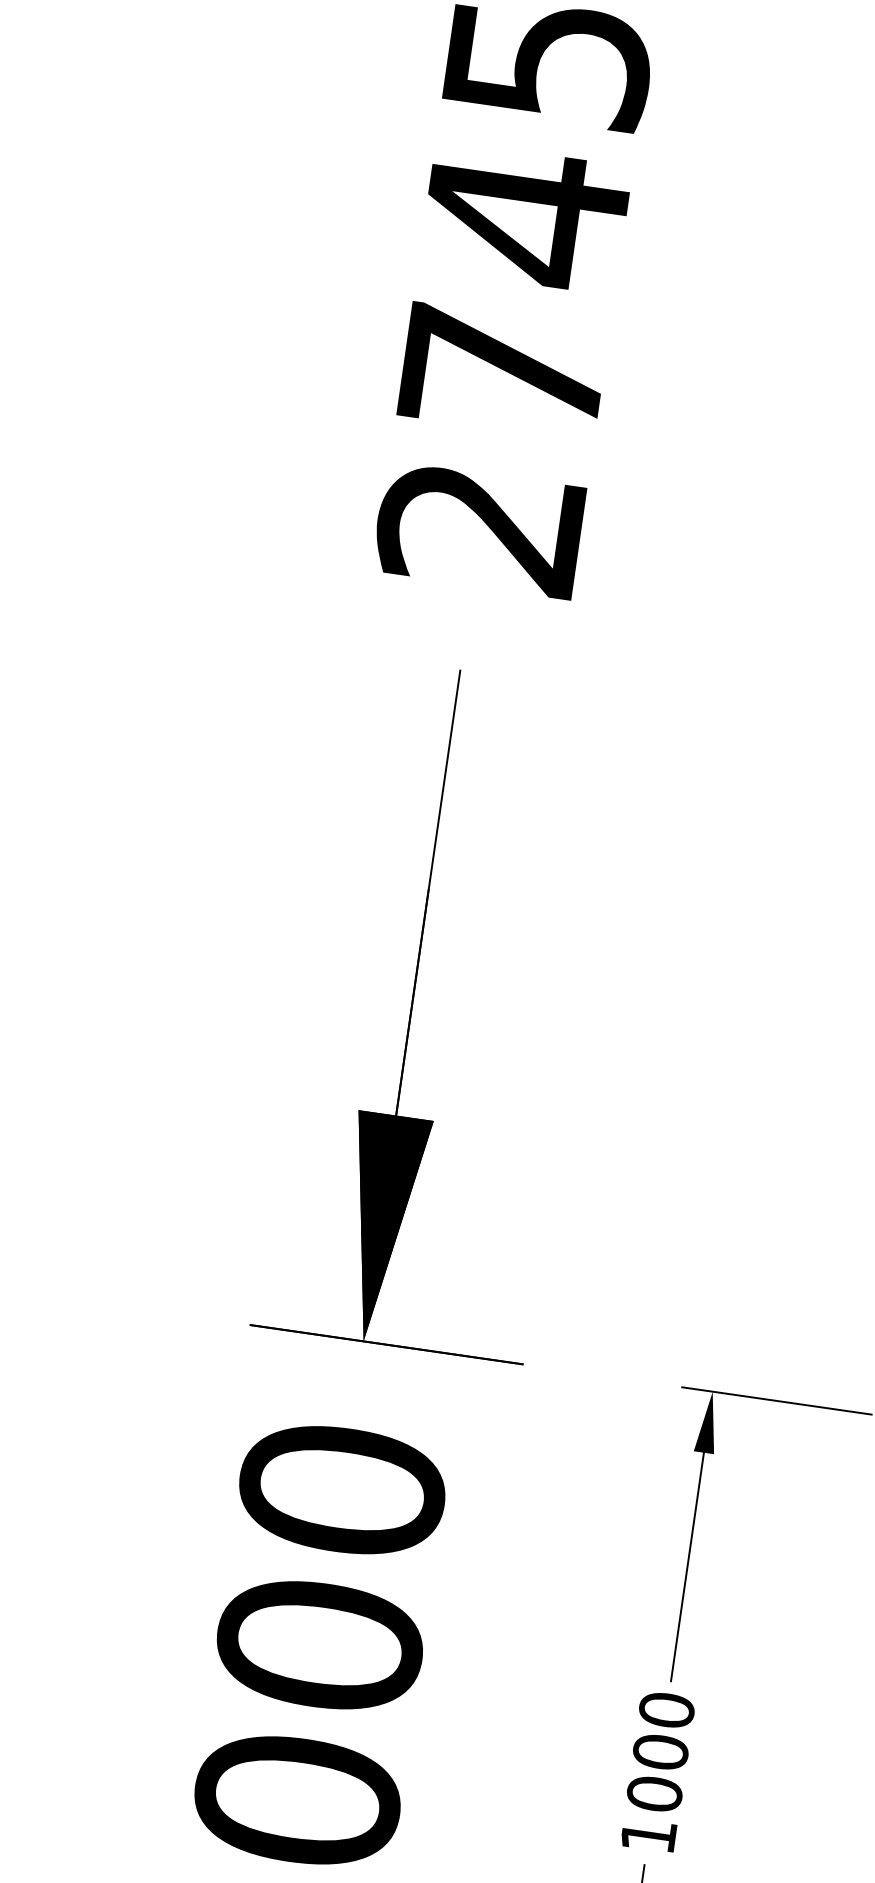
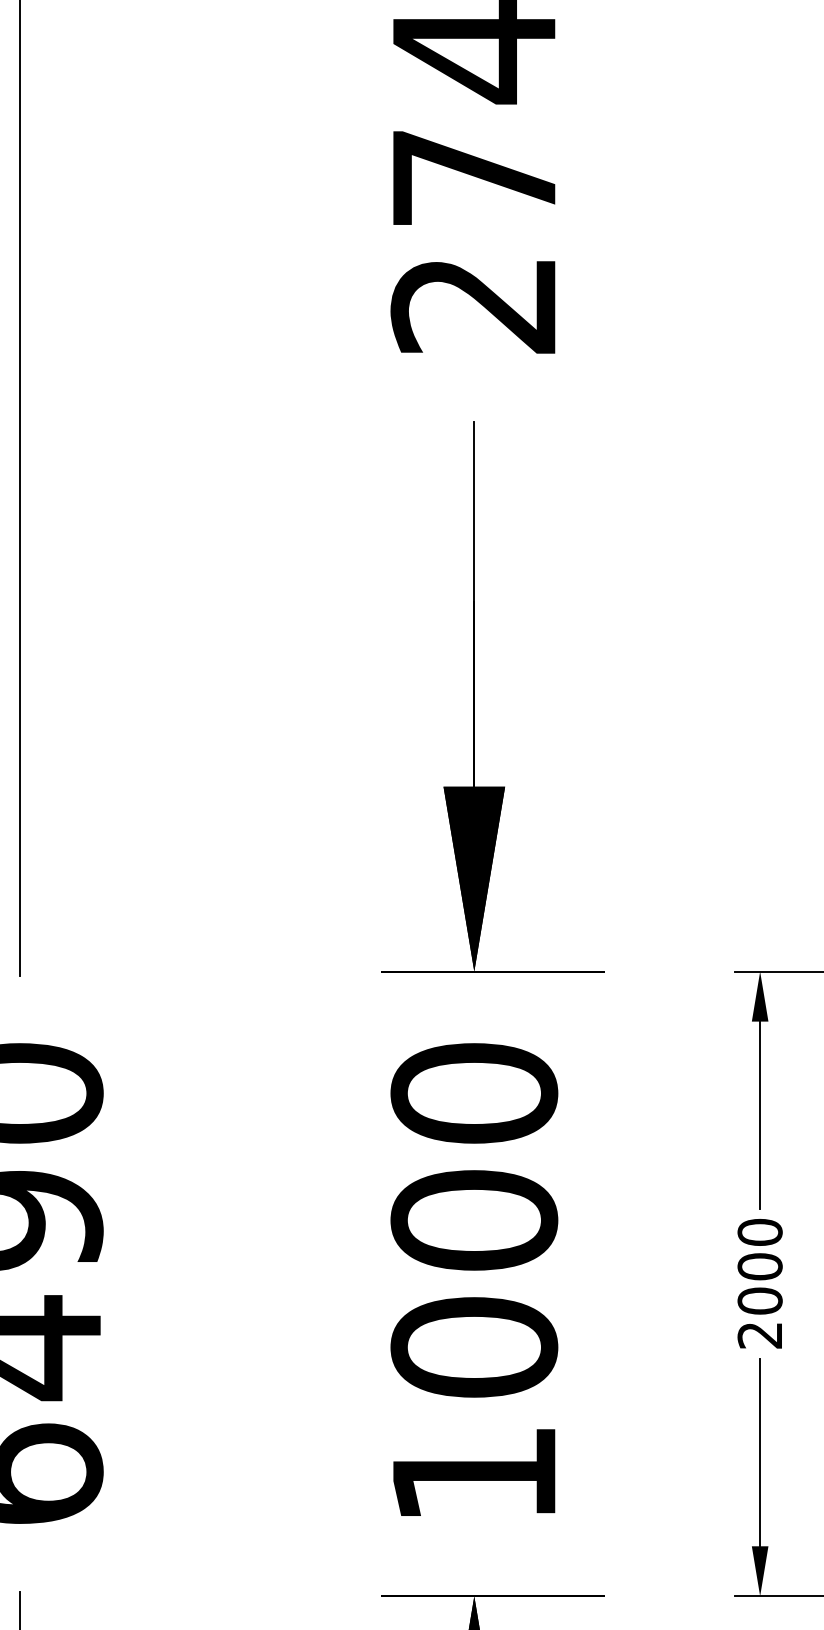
text: (647, 1836) -> (759, 1335), 1000 -> 2000

